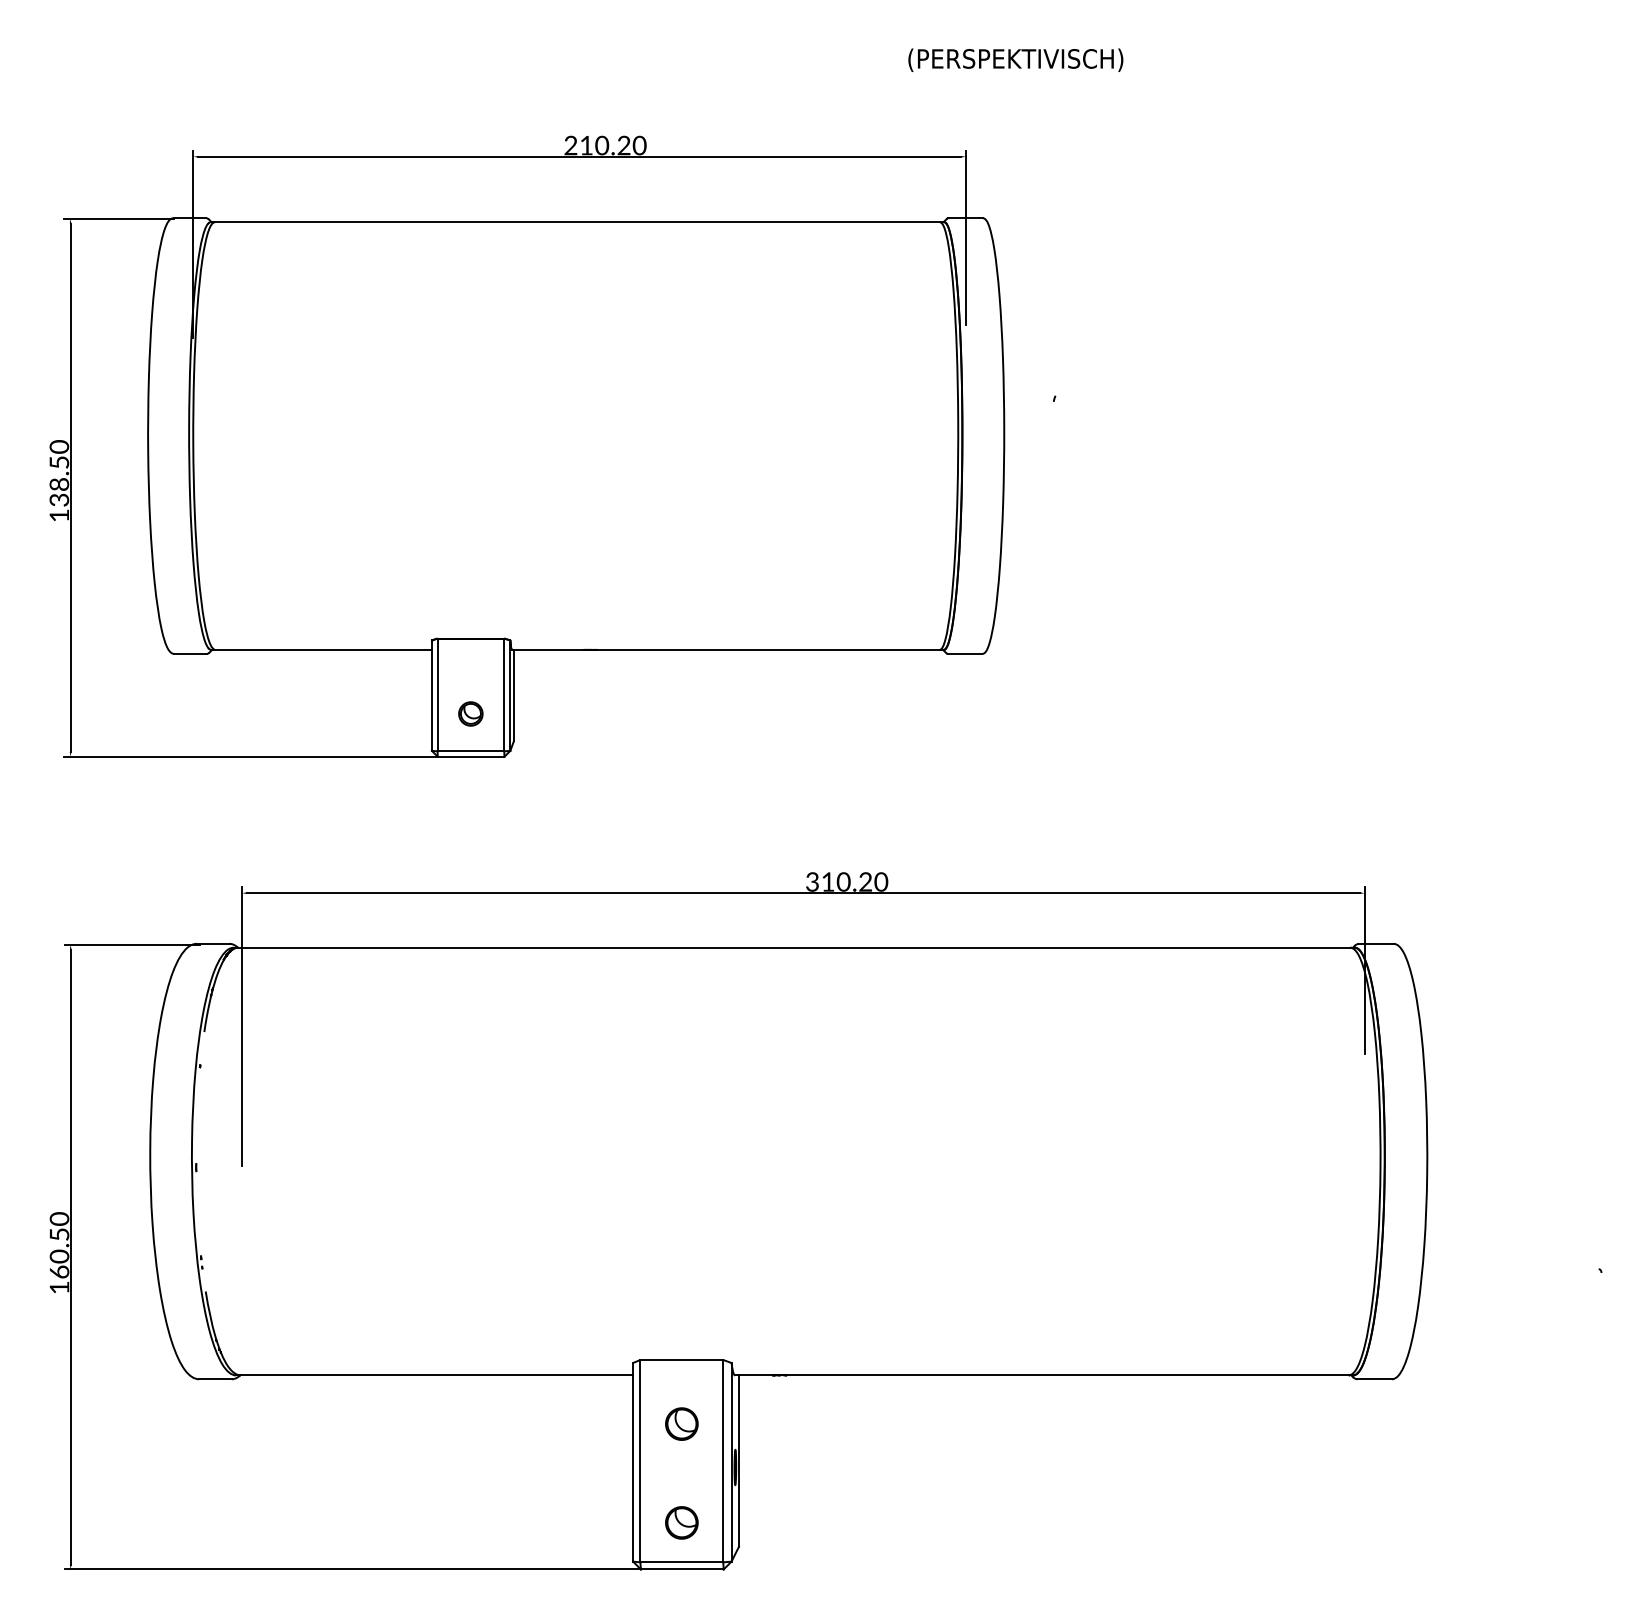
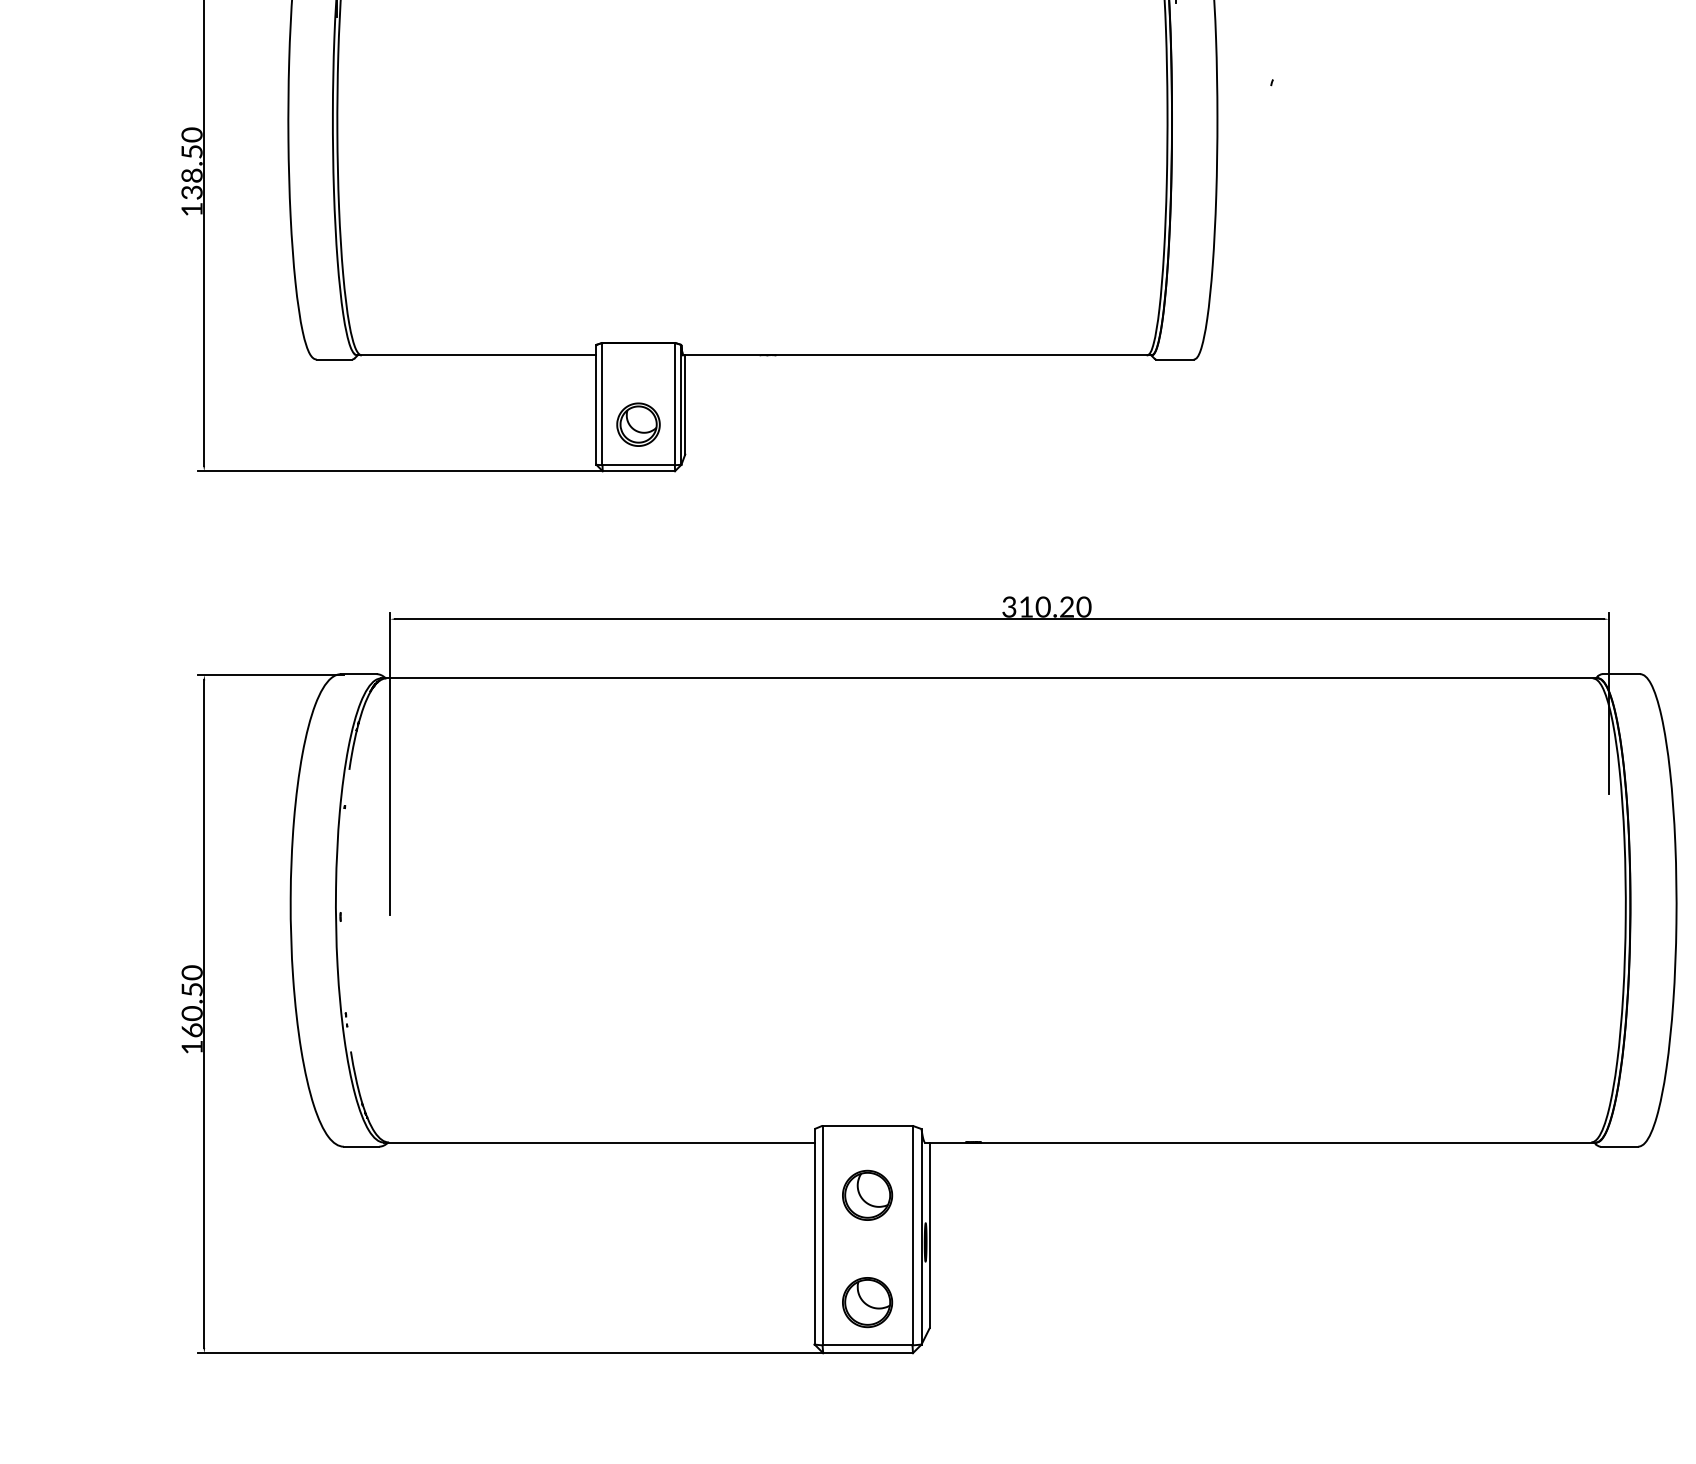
part: (470, 713) -> (638, 424), size x1.67
part: (681, 1423) -> (867, 1194), size x1.43
part: (681, 1522) -> (867, 1302), size x1.43

